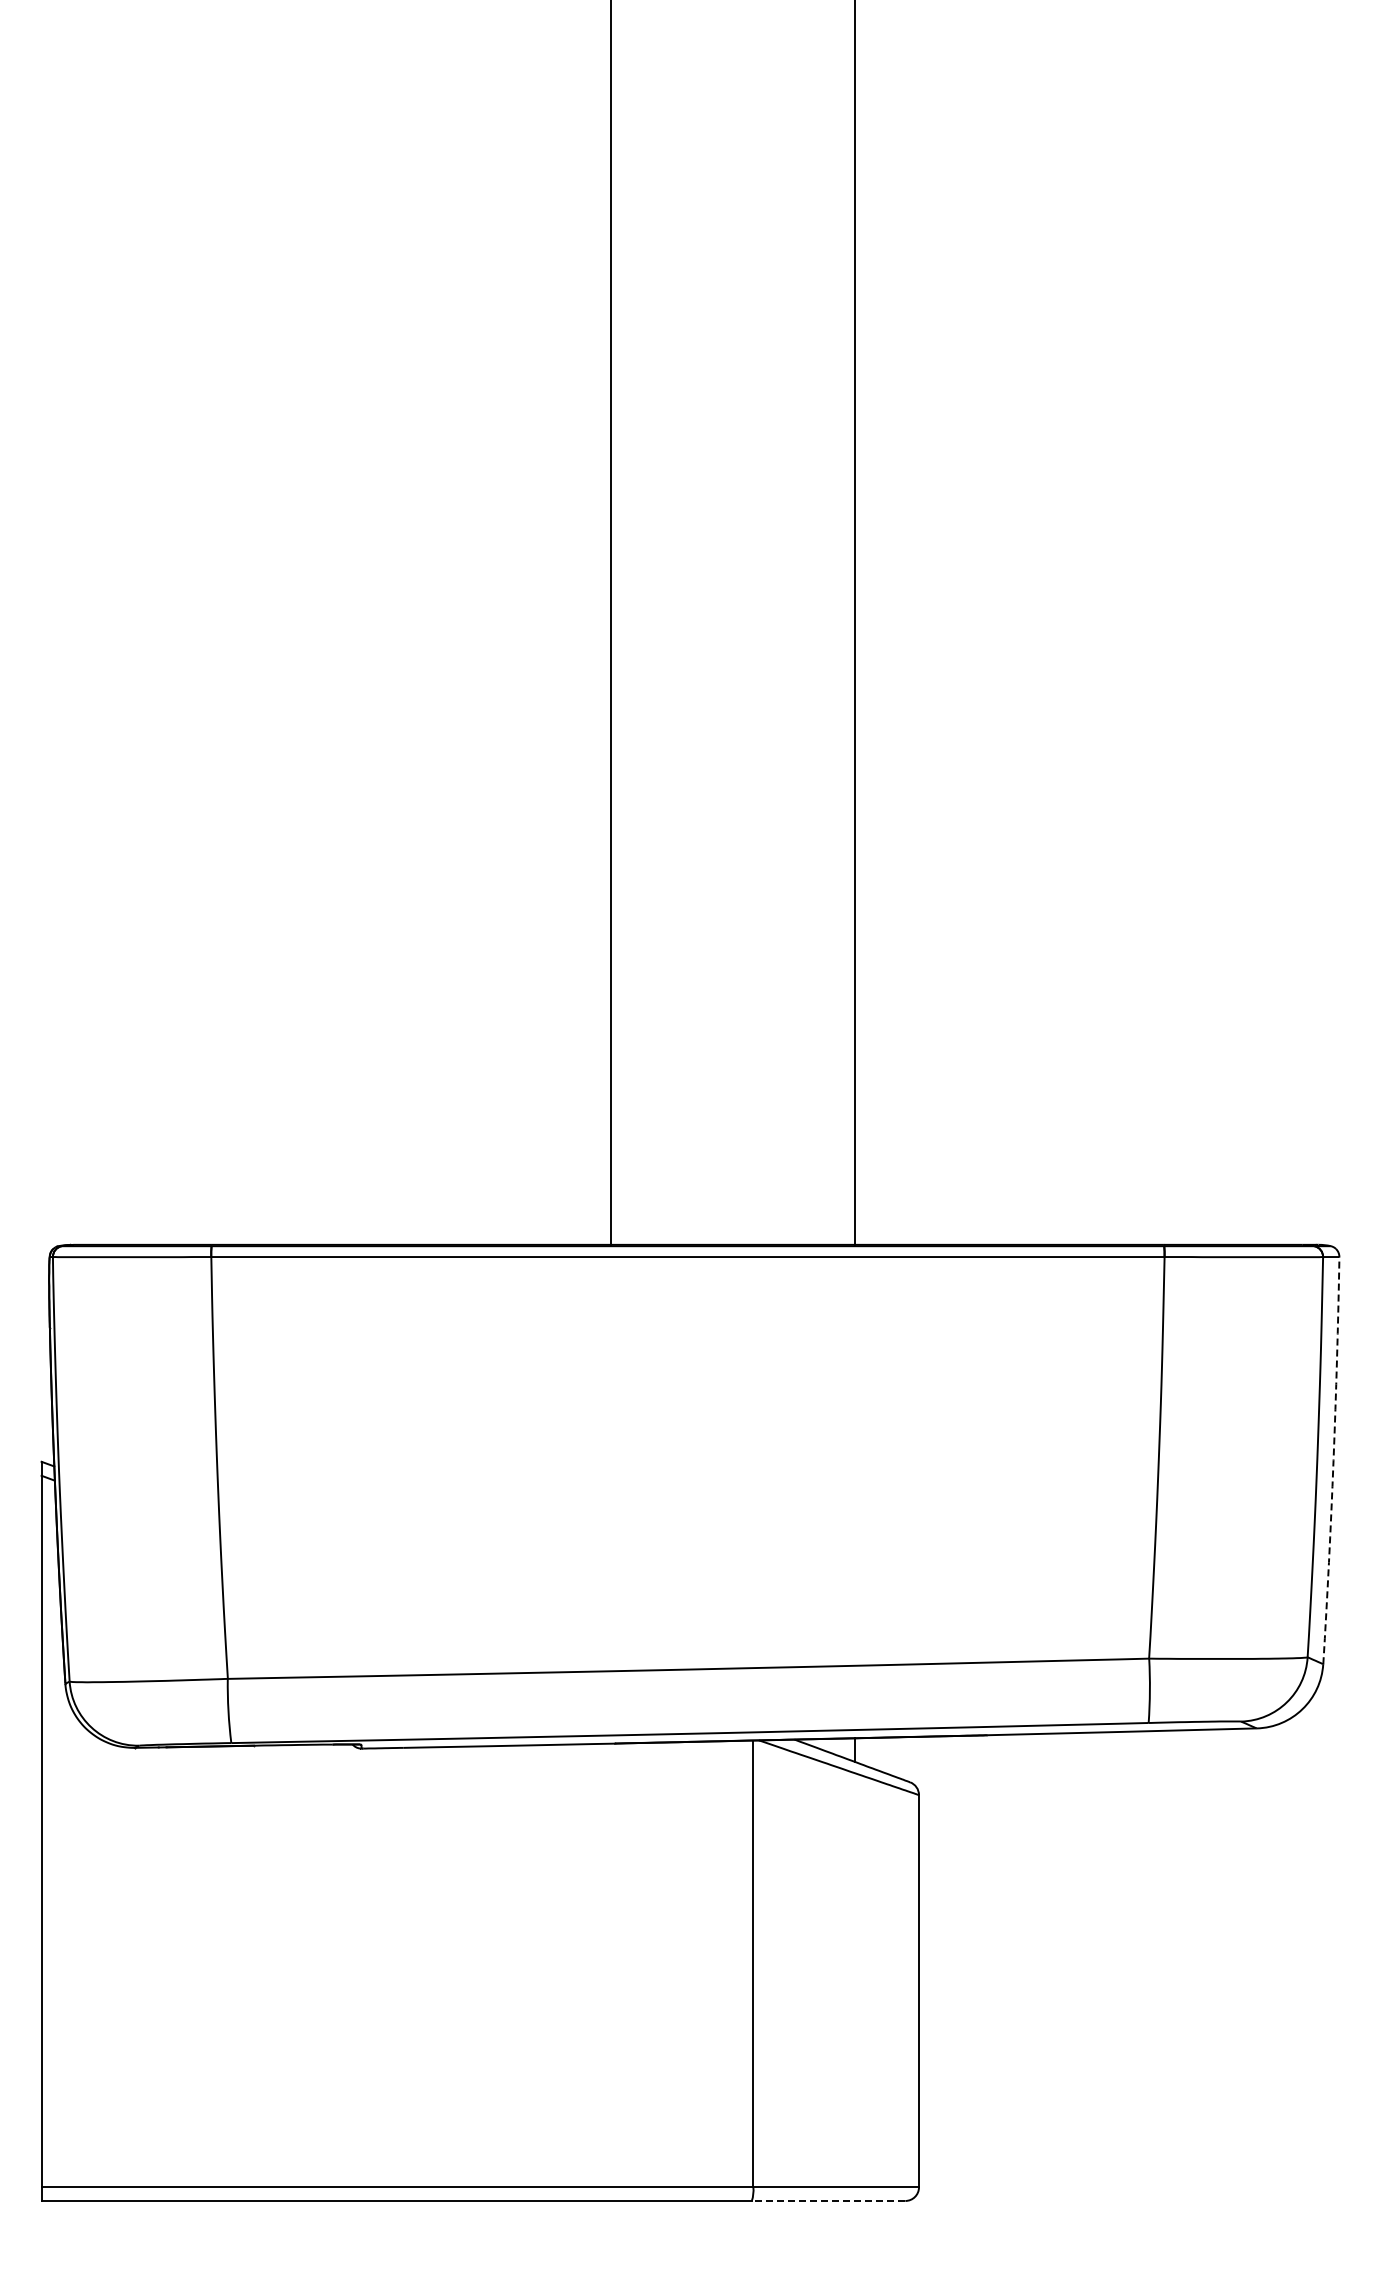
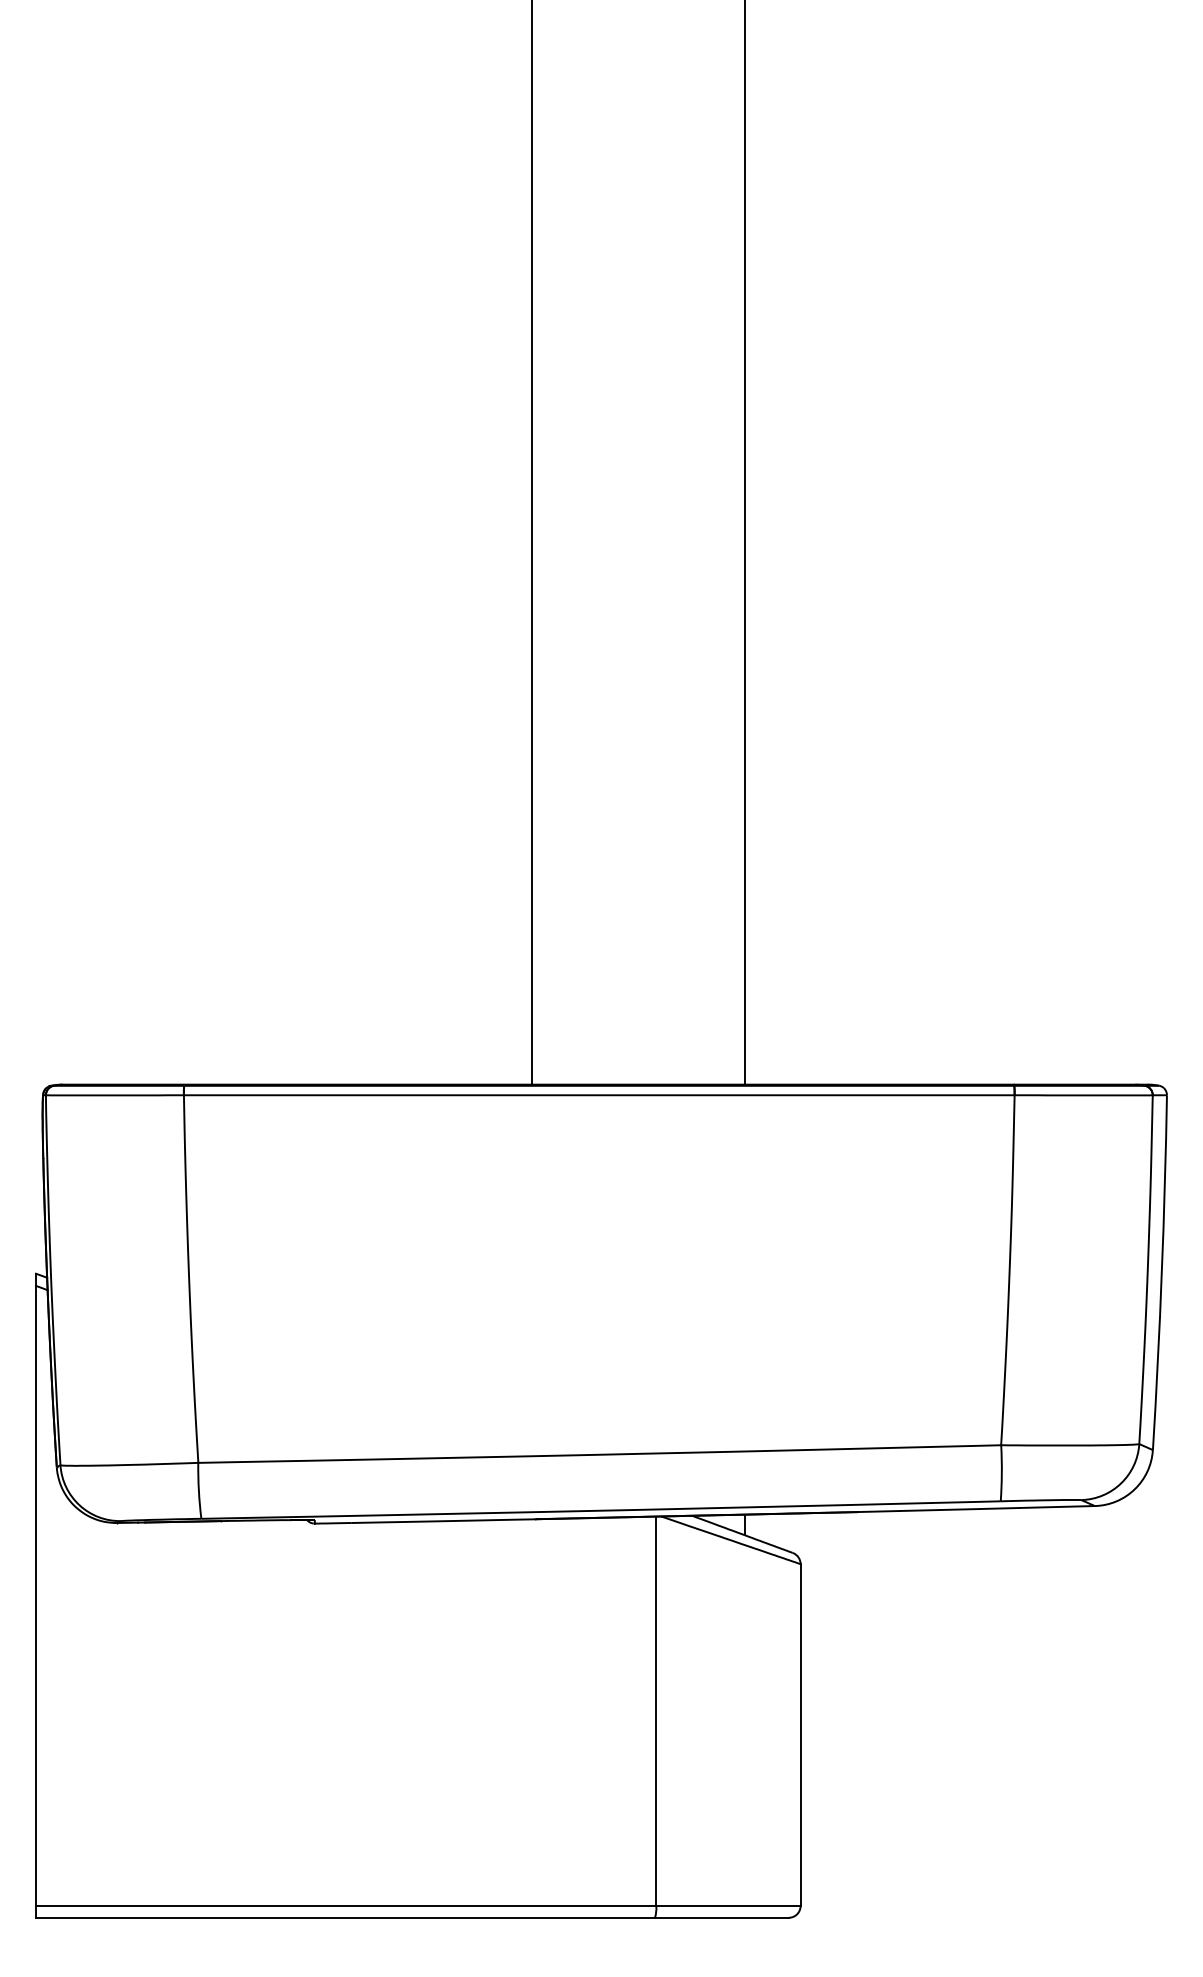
arc: (1333, 1460) -> (1161, 1272), dashed -> solid
line: (828, 2200) -> (721, 1917), dashed -> solid

